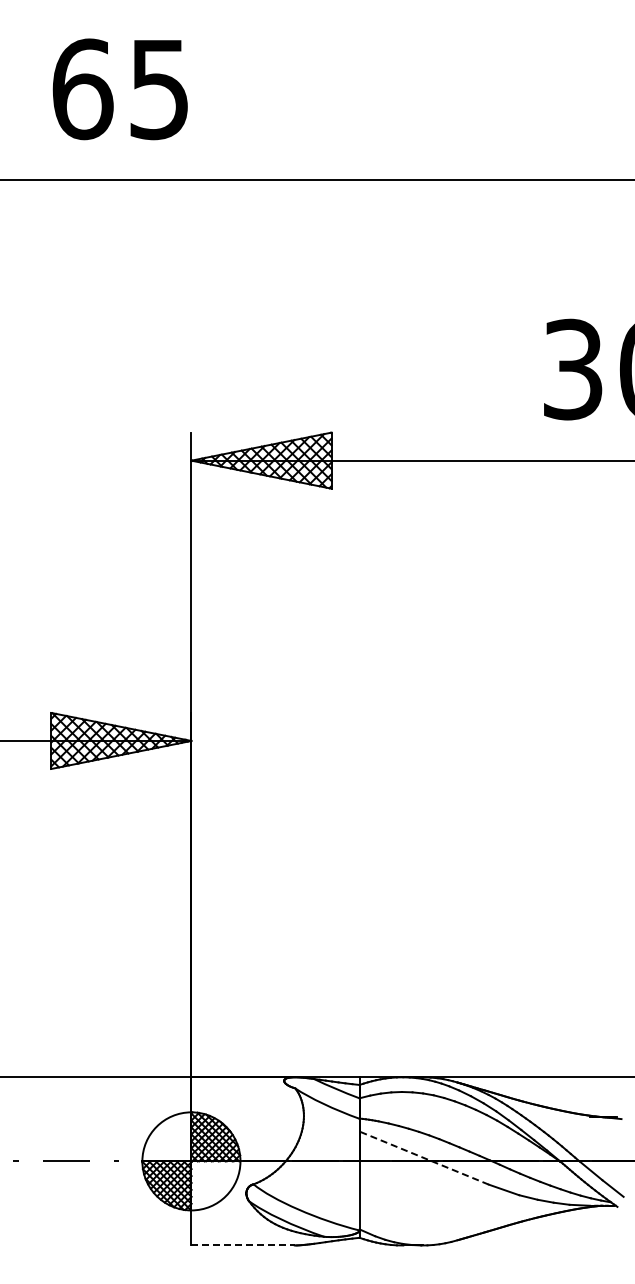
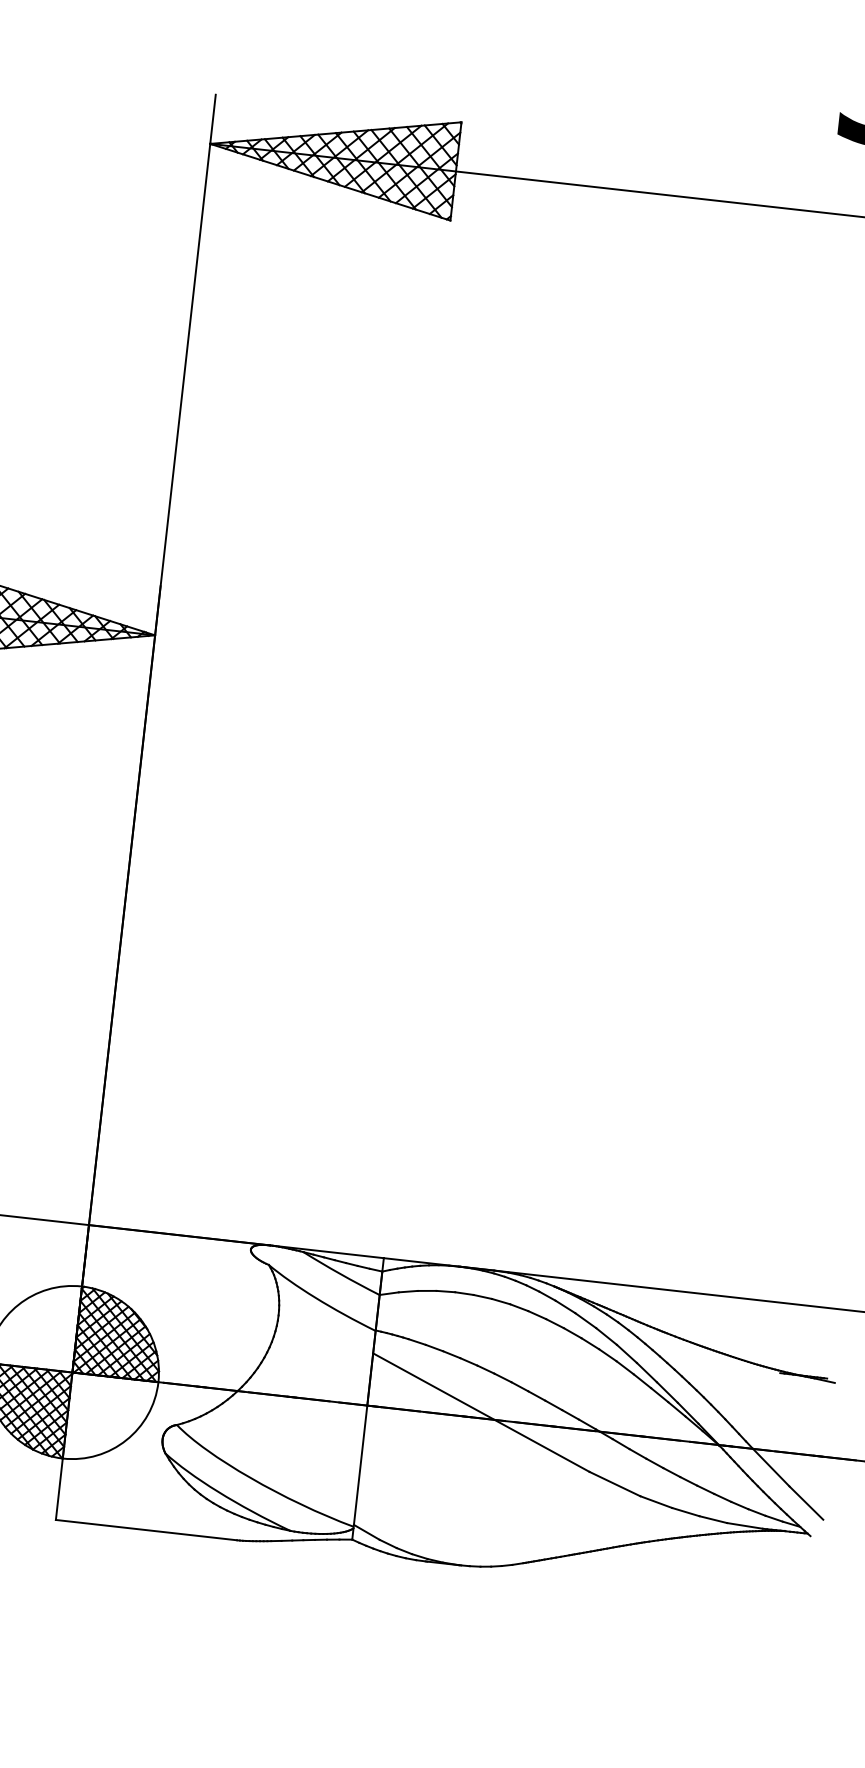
line: (424, 1158) -> (481, 1413), dashed -> solid
line: (243, 1245) -> (147, 1530), dashed -> solid

